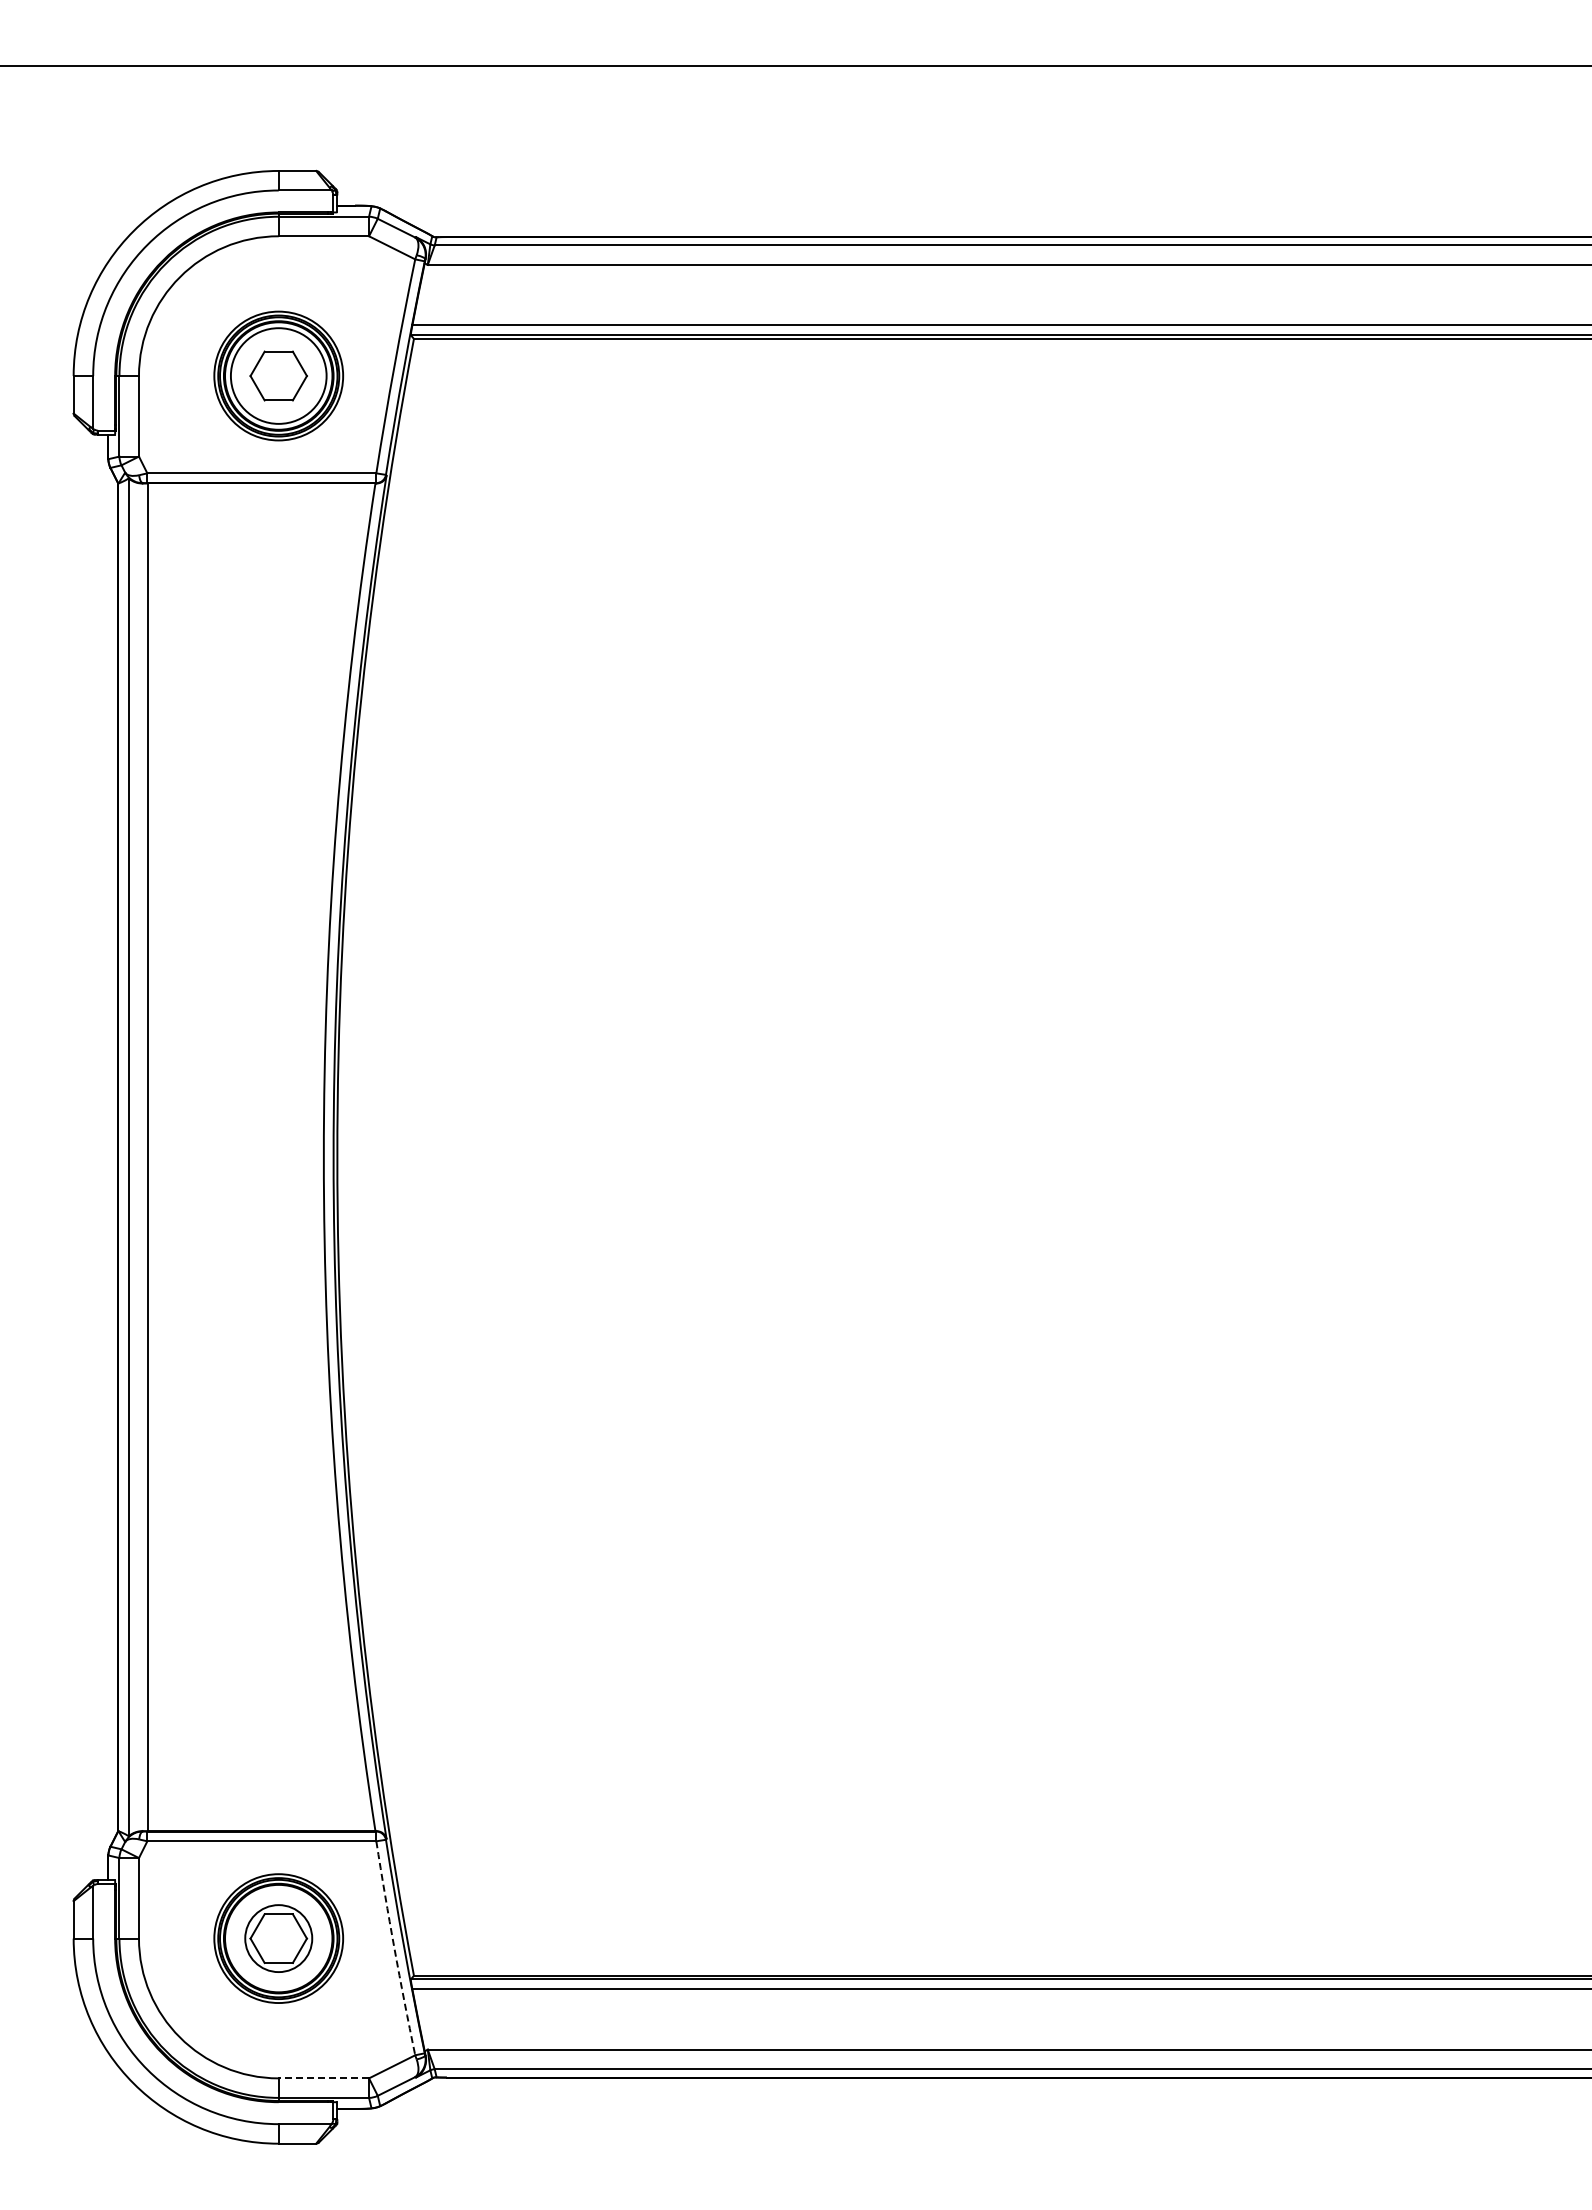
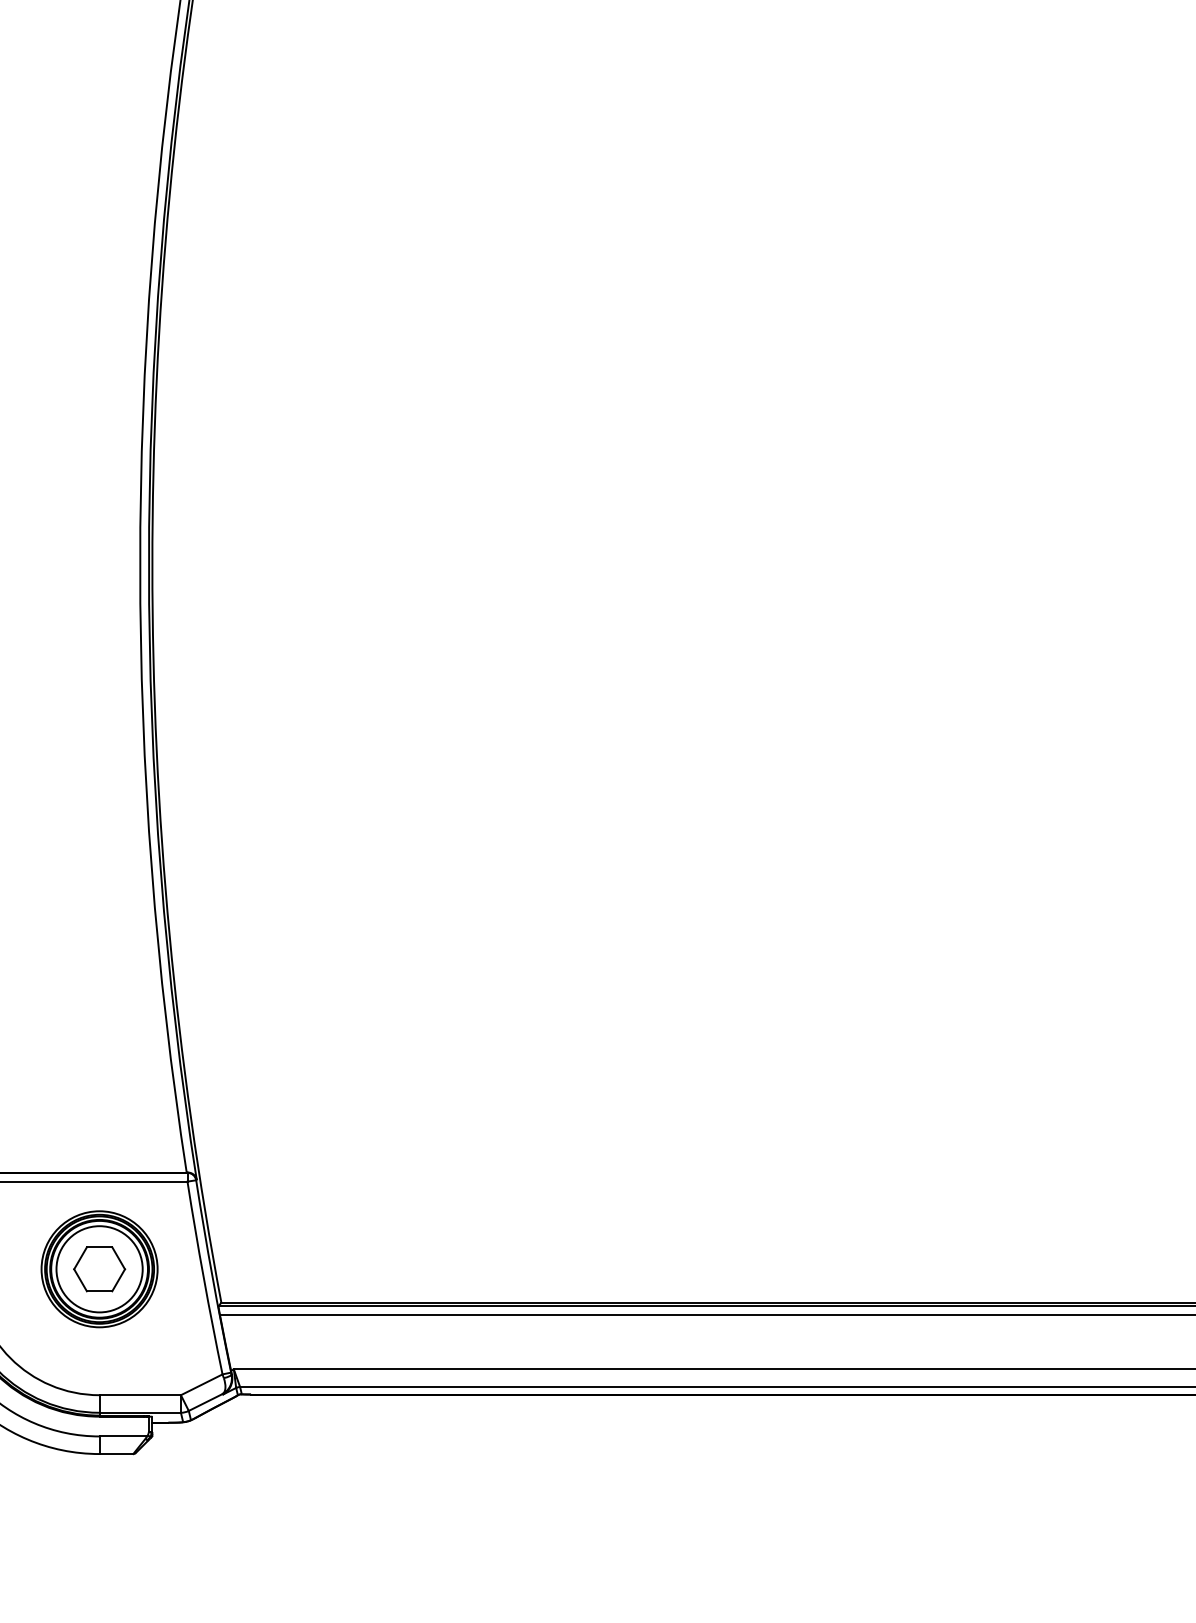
circle: (278, 1938) -> (99, 1269), size x1.43
arc: (394, 1948) -> (203, 1278), dashed -> solid
line: (323, 2078) -> (139, 1395), dashed -> solid

